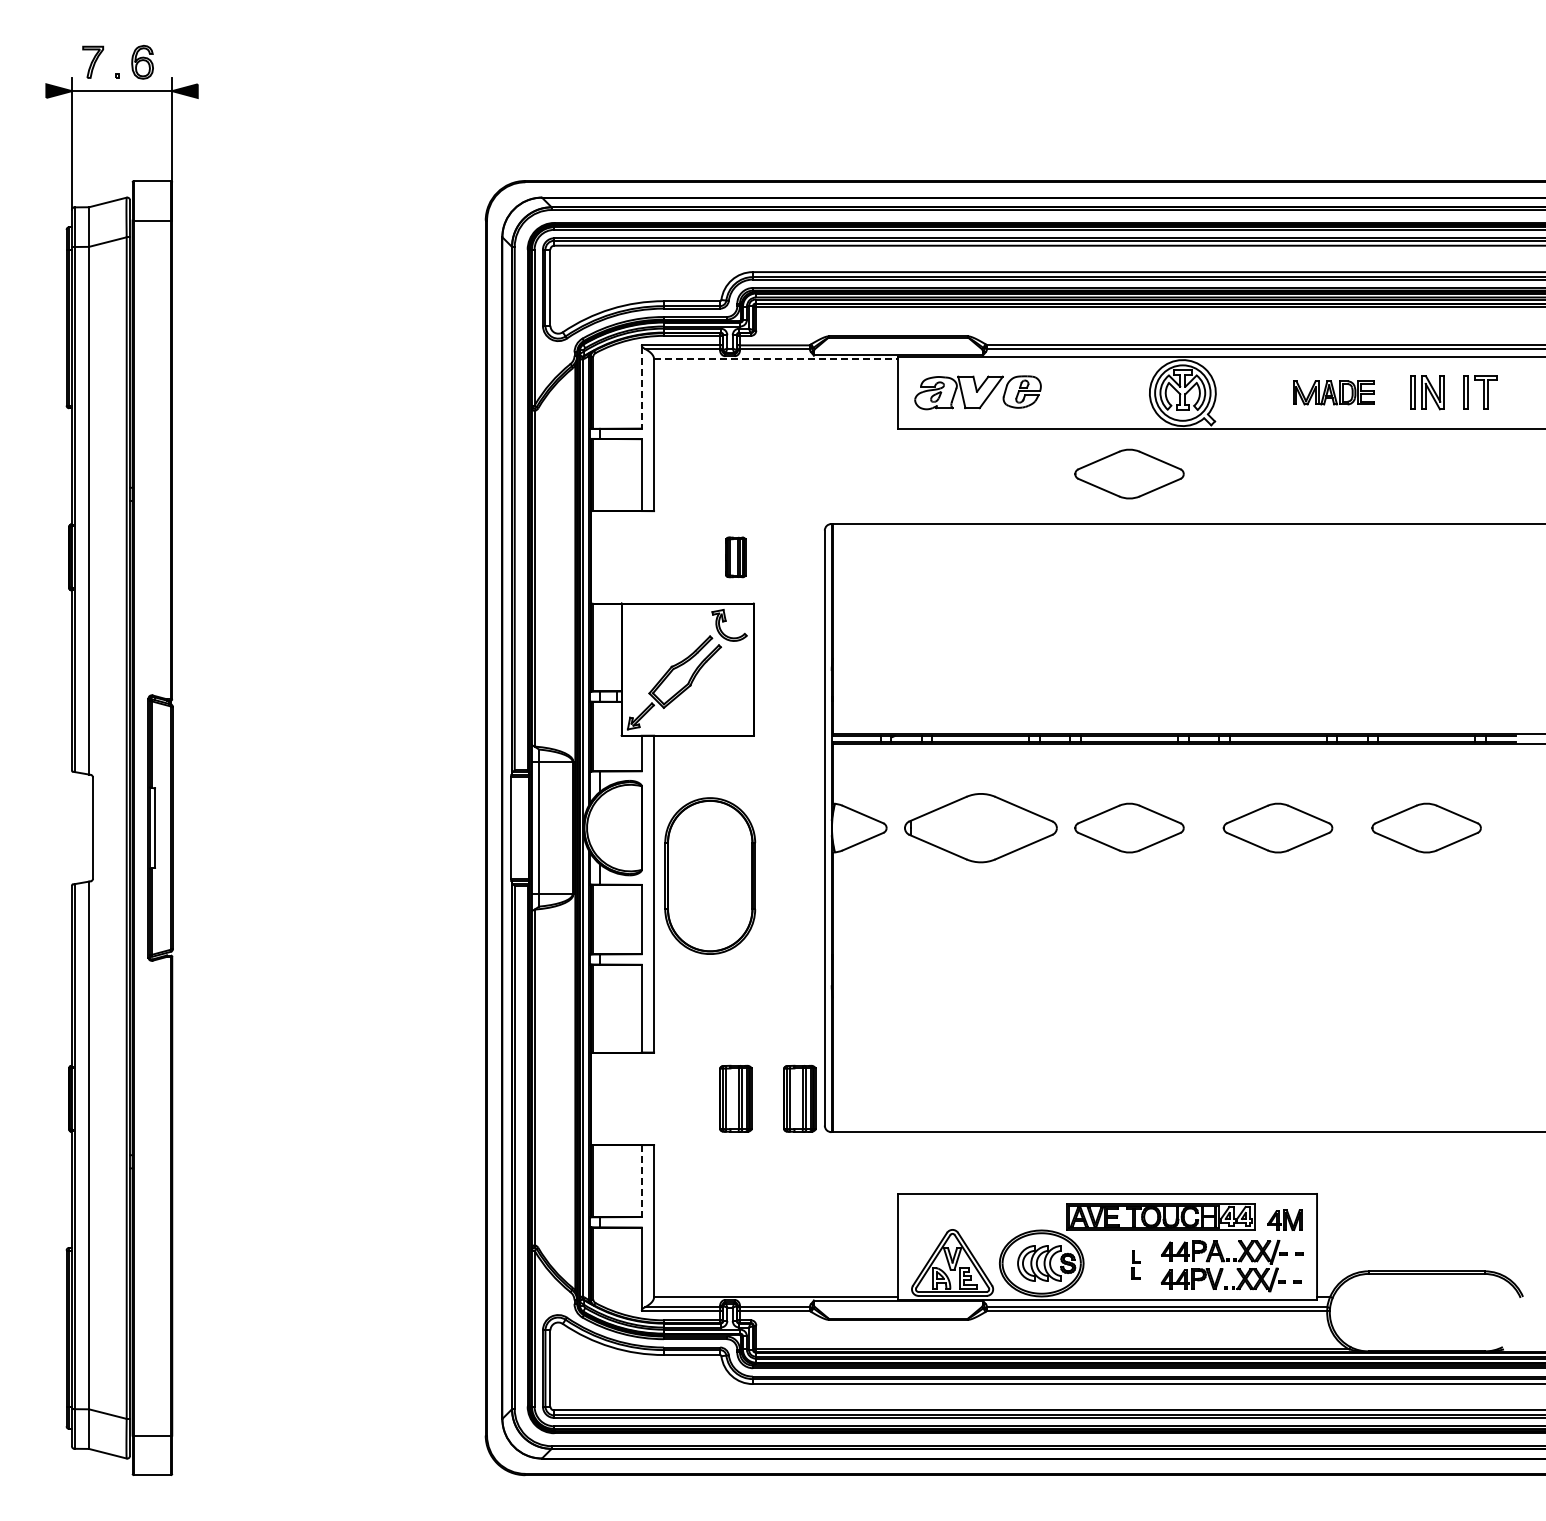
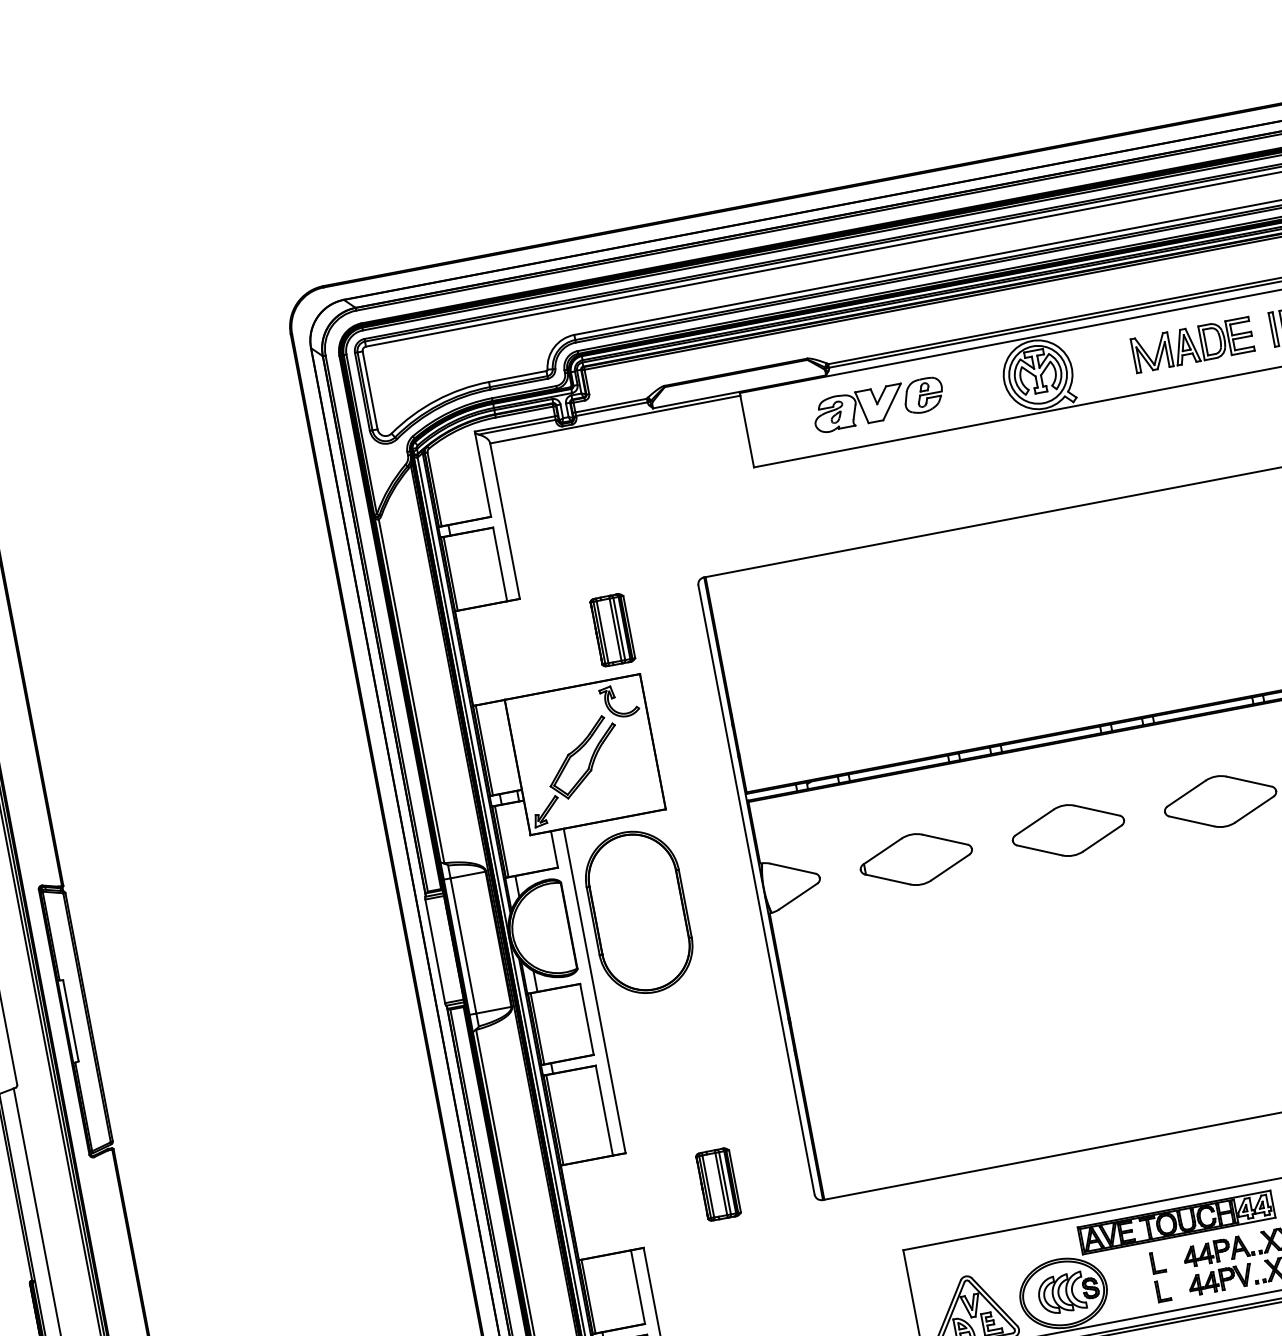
line: (776, 359) -> (615, 419), dashed -> solid
line: (641, 388) -> (483, 475), dashed -> solid
part: (977, 392) -> (877, 404), moved
part: (1333, 392) -> (1192, 344), size x1.43
part: (1129, 473) -> (999, 467), removed
part: (735, 557) -> (612, 630), size x1.67
part: (980, 827) -> (915, 859), size x0.71
part: (710, 875) -> (639, 911), moved
part: (799, 1098) -> (783, 1171), removed
line: (641, 1181) -> (637, 1287), dashed -> solid
part: (1135, 1264) -> (1159, 1276), size x1.67

